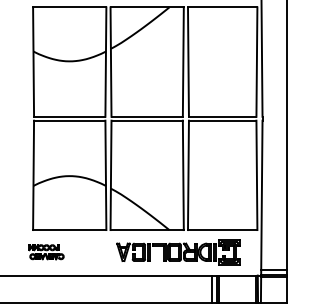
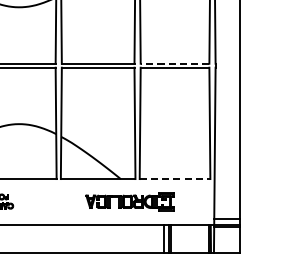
line: (222, 116) -> (174, 63), solid -> dashed
line: (222, 230) -> (174, 179), solid -> dashed
part: (178, 252) -> (130, 201), size x0.7

